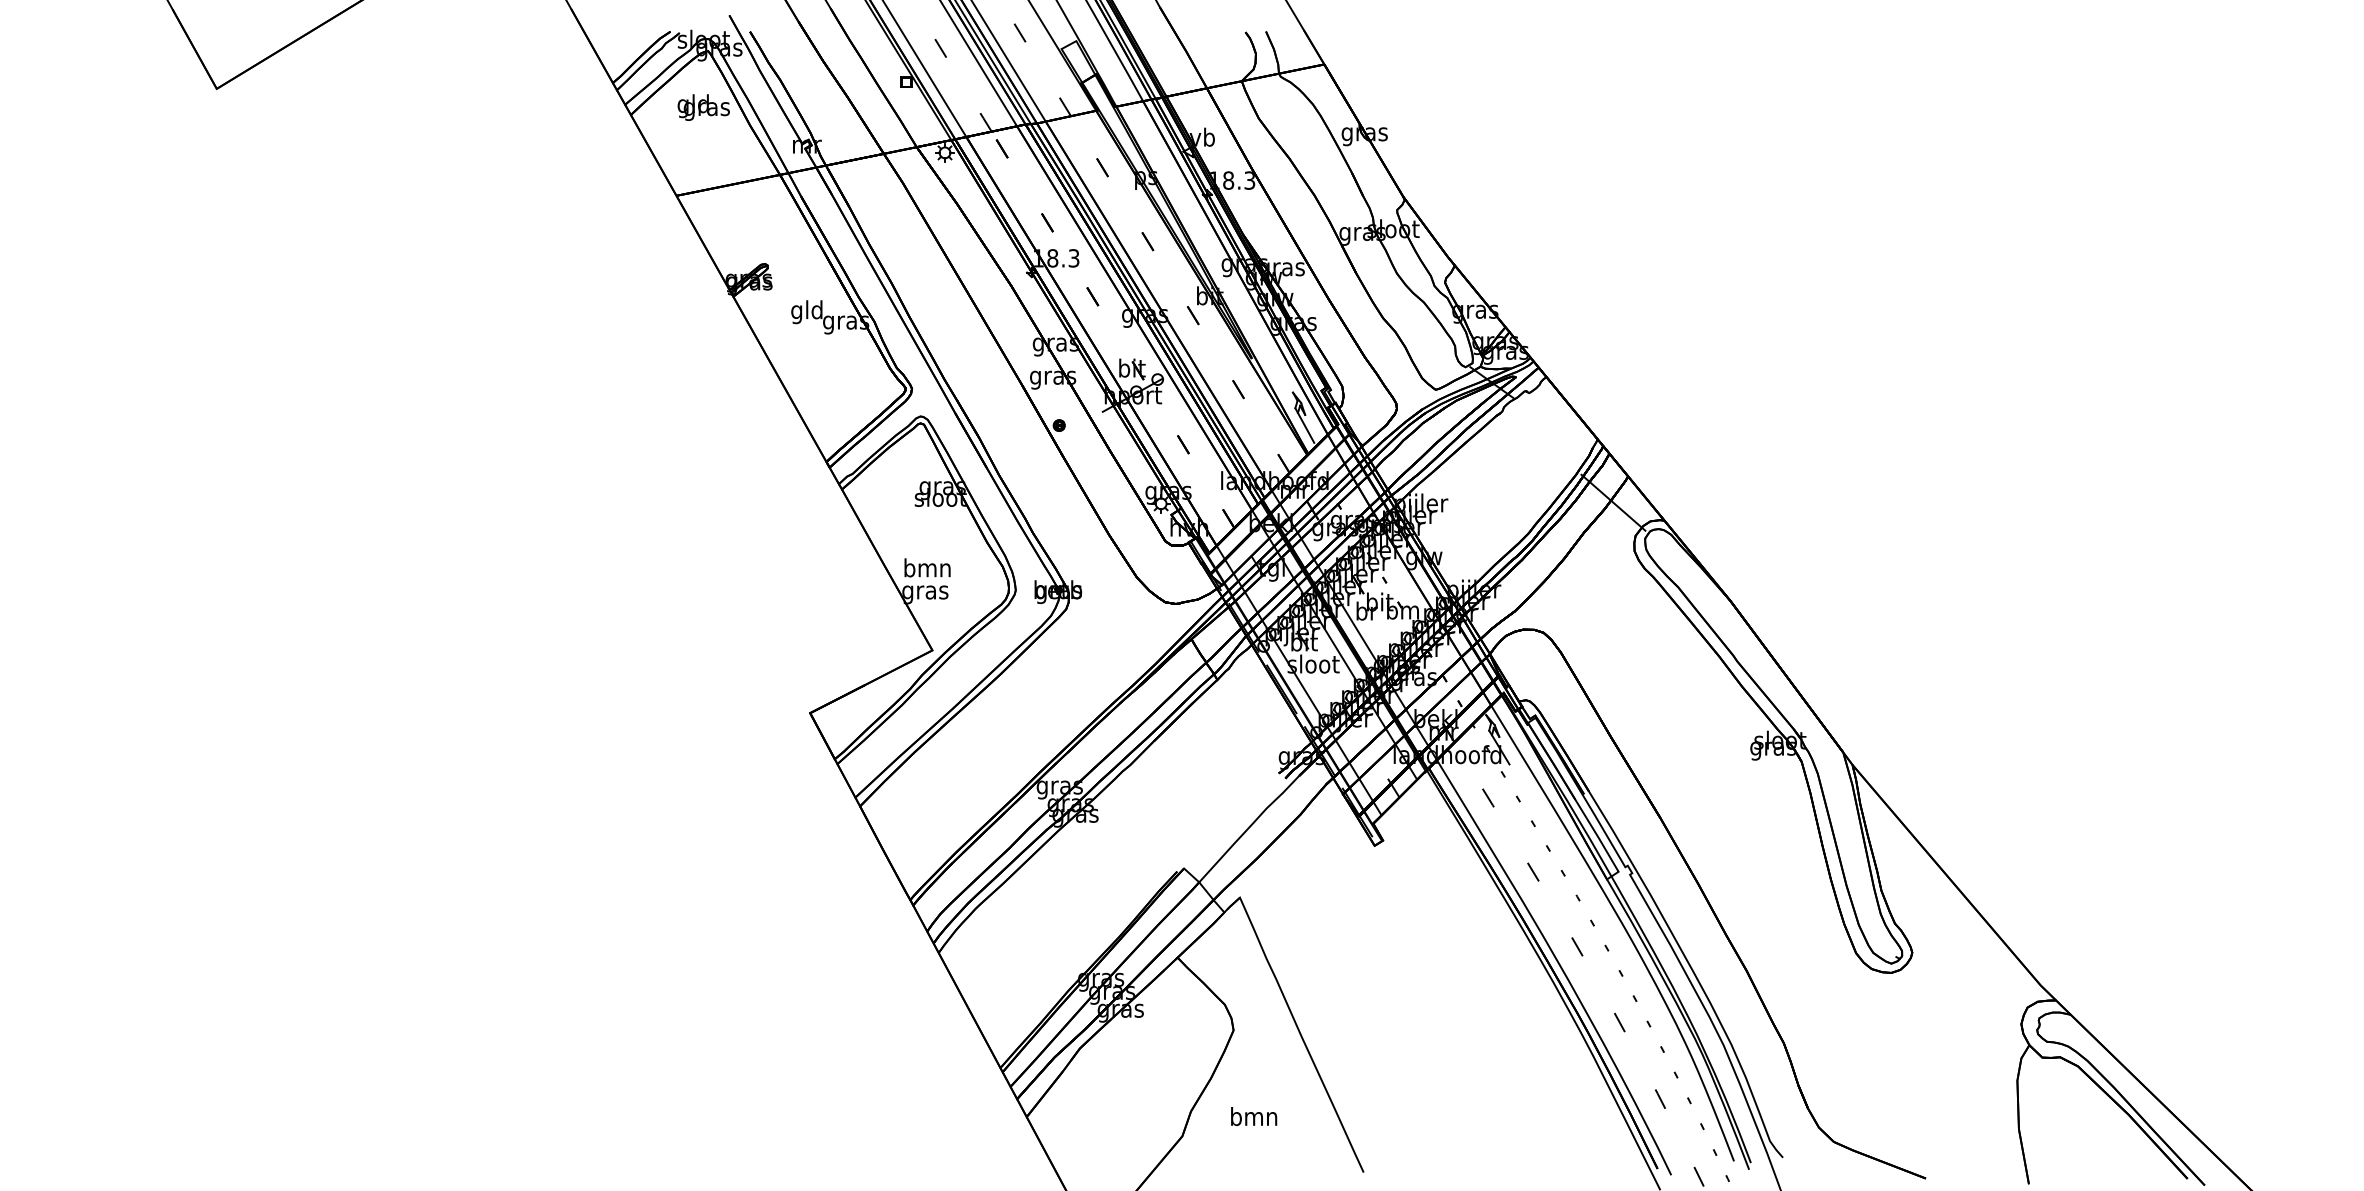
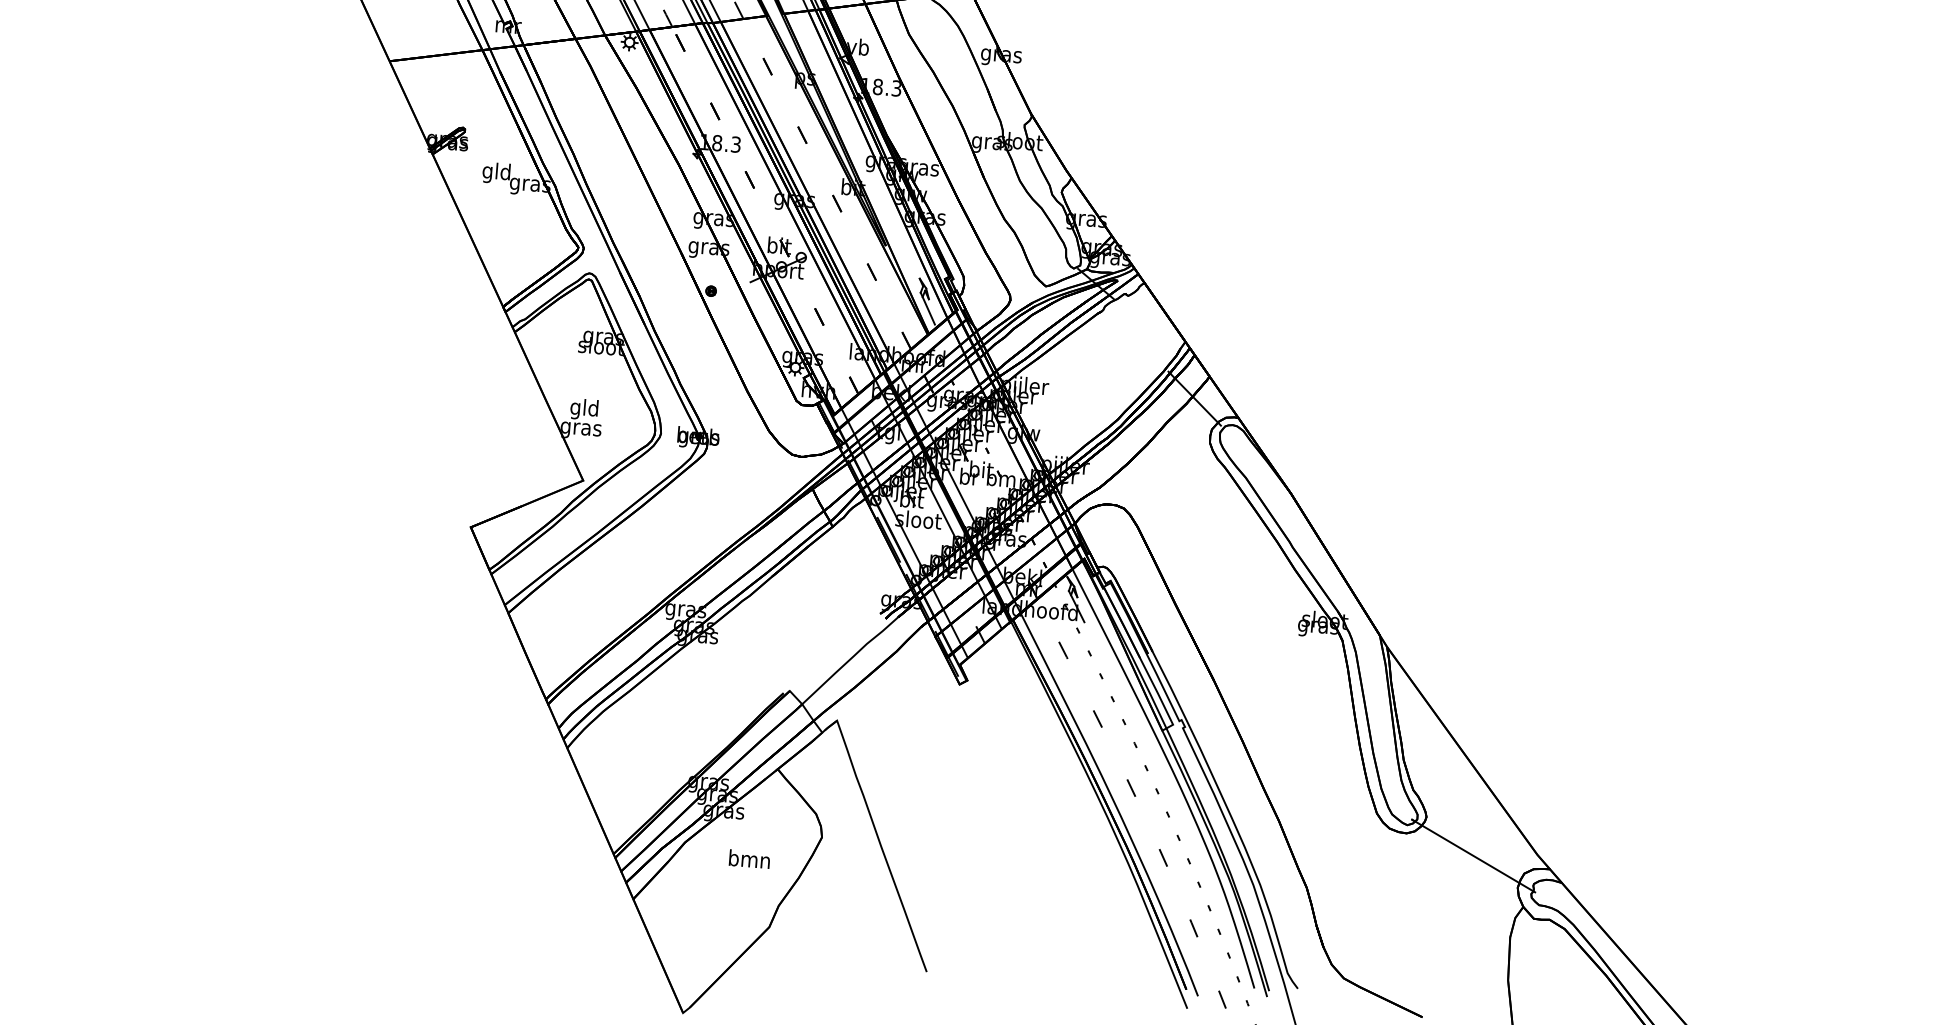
text: (927, 570) -> (584, 409), bmn -> gld
line: (1968, 992) -> (1473, 856), added
text: (1254, 1116) -> (750, 859), moved

